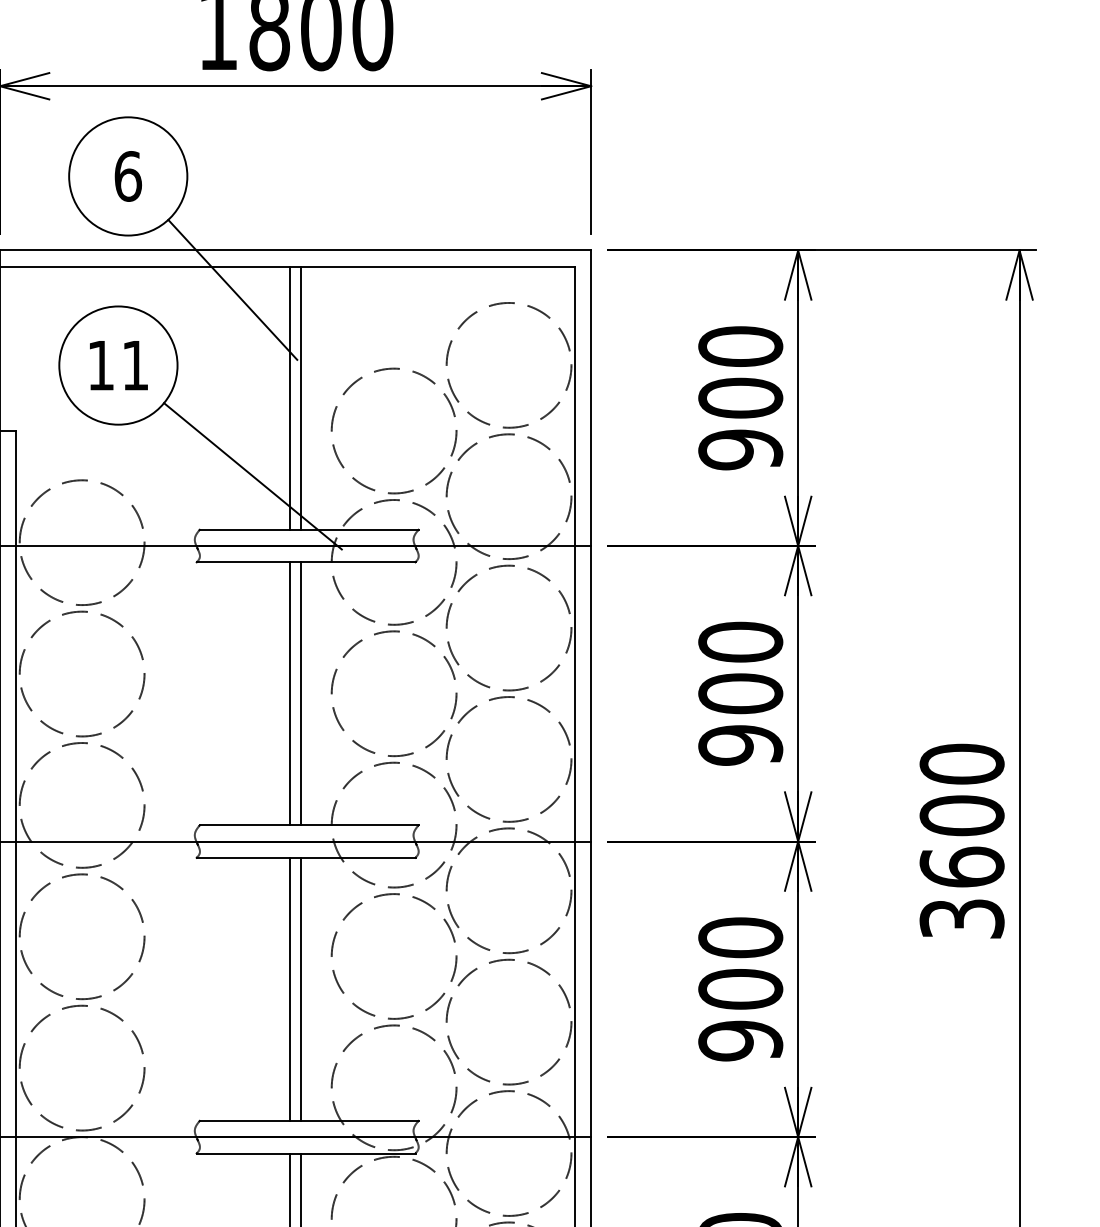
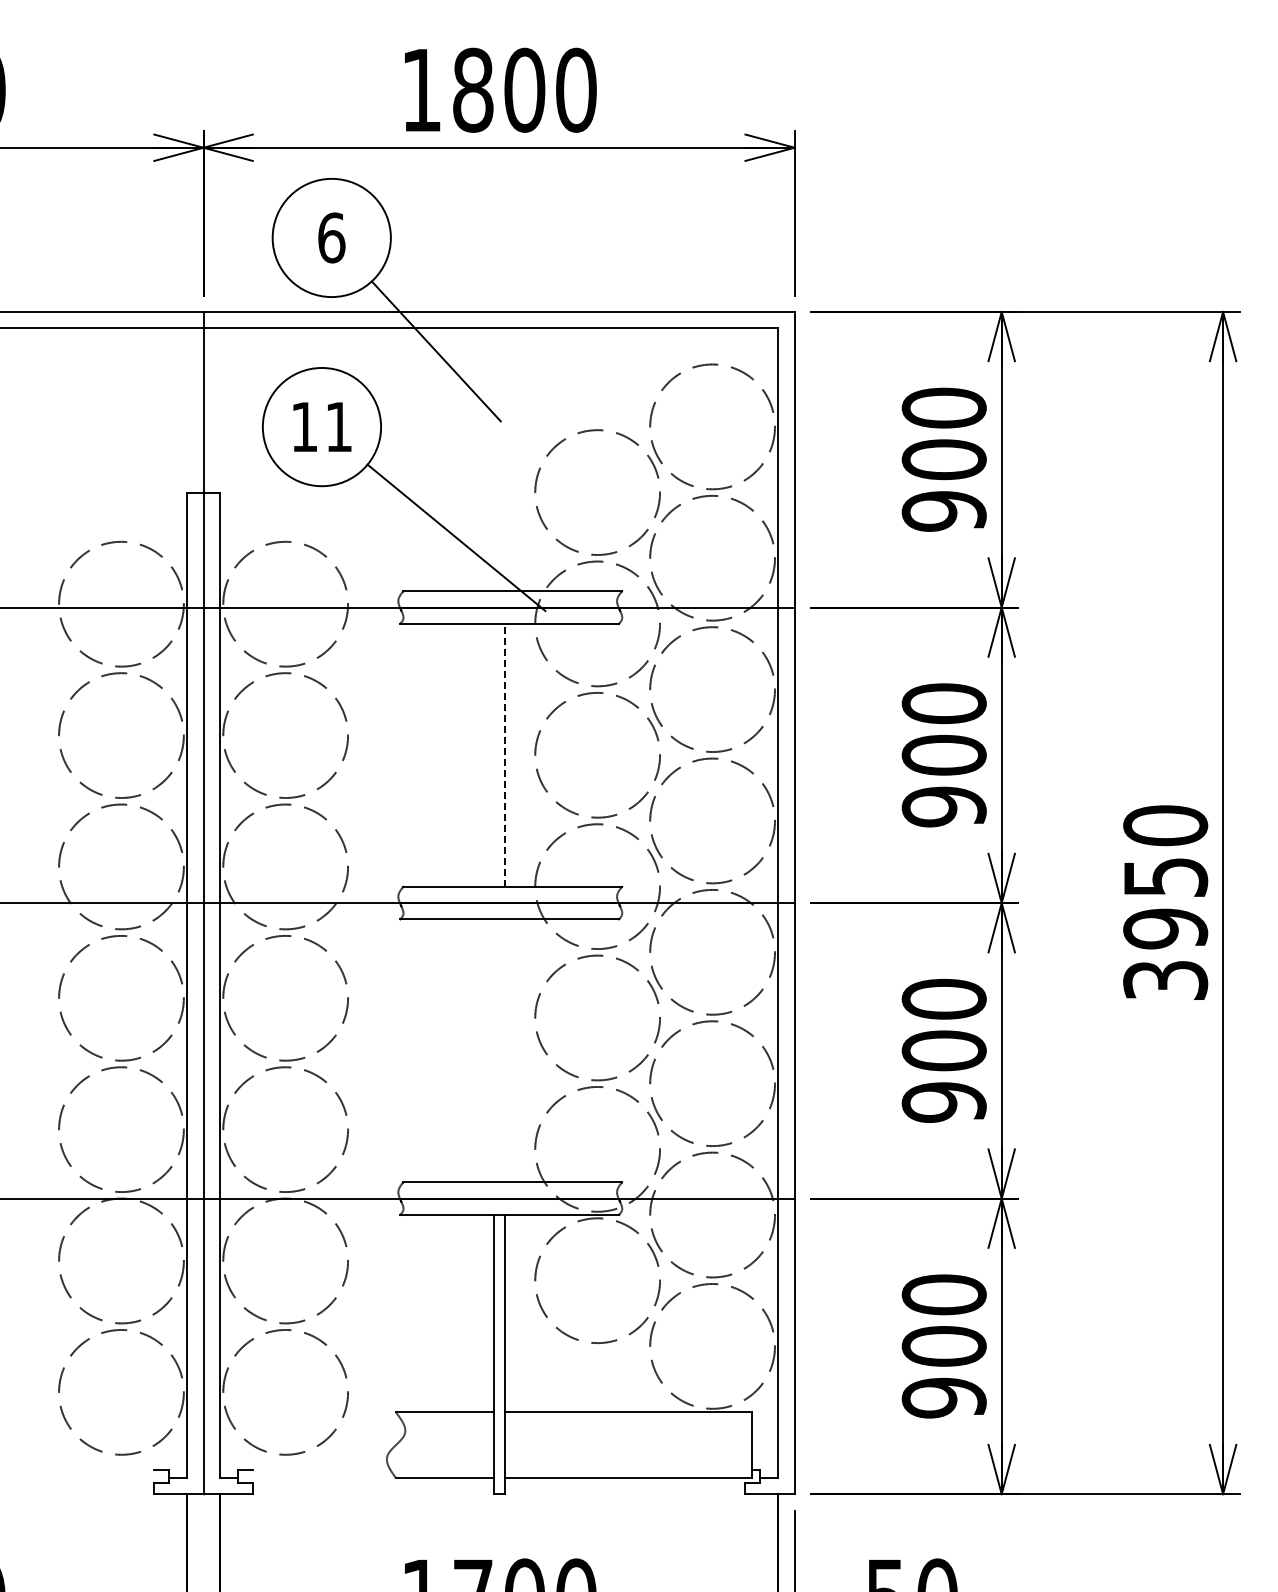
line: (289, 397) -> (493, 459), removed
line: (300, 397) -> (504, 459), removed
line: (289, 692) -> (493, 754), removed
line: (300, 692) -> (504, 754), solid -> dashed
text: (961, 840) -> (1165, 902), 3600 -> 3950
line: (289, 988) -> (493, 1050), removed
line: (300, 988) -> (504, 1050), removed

